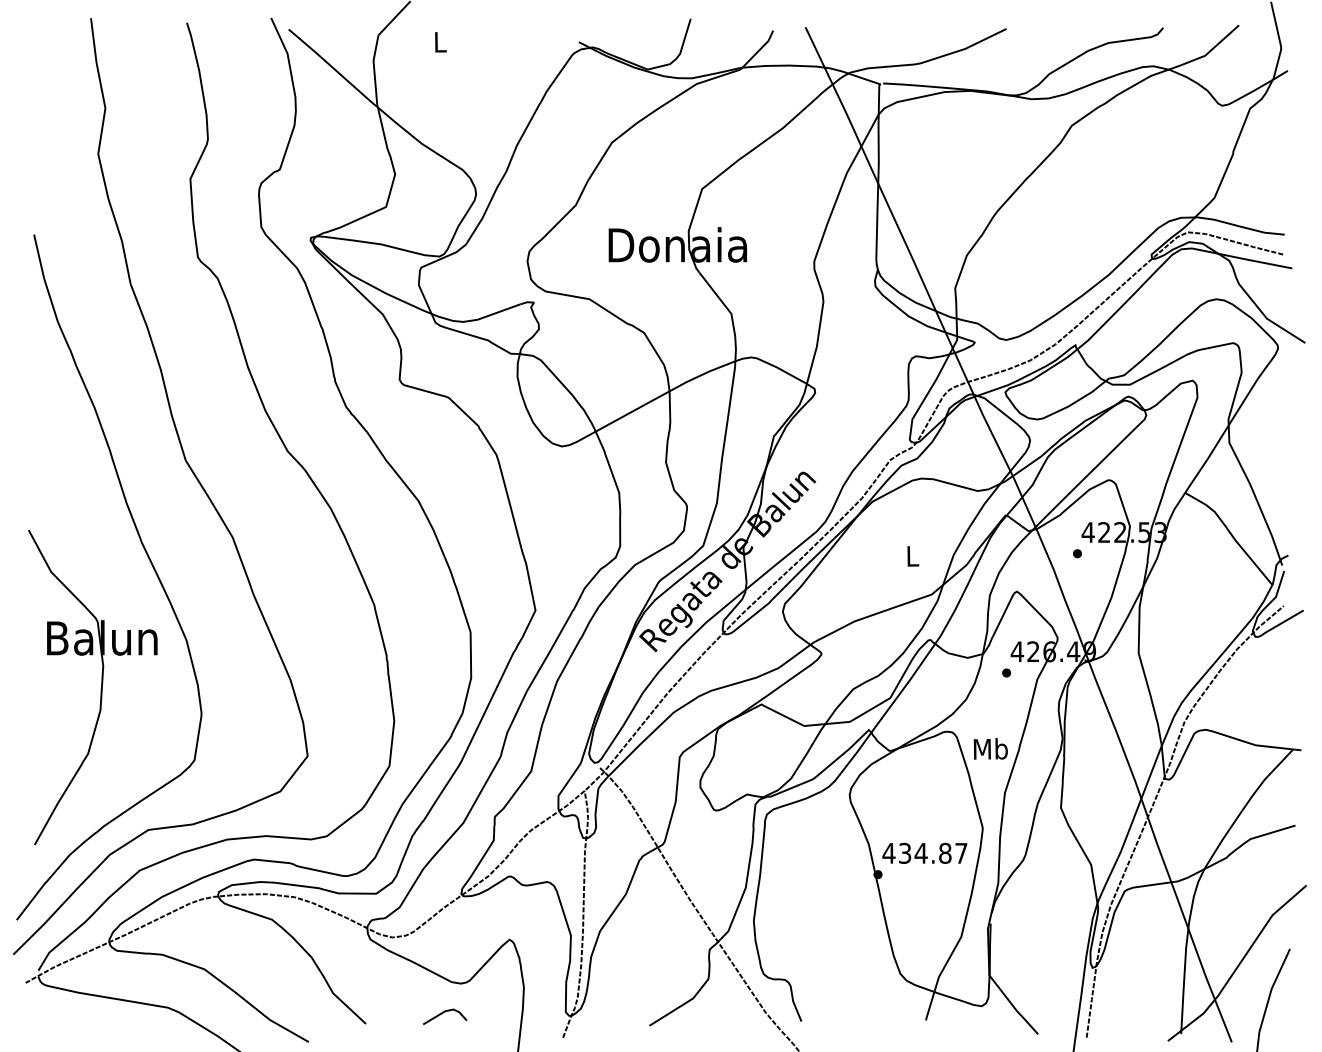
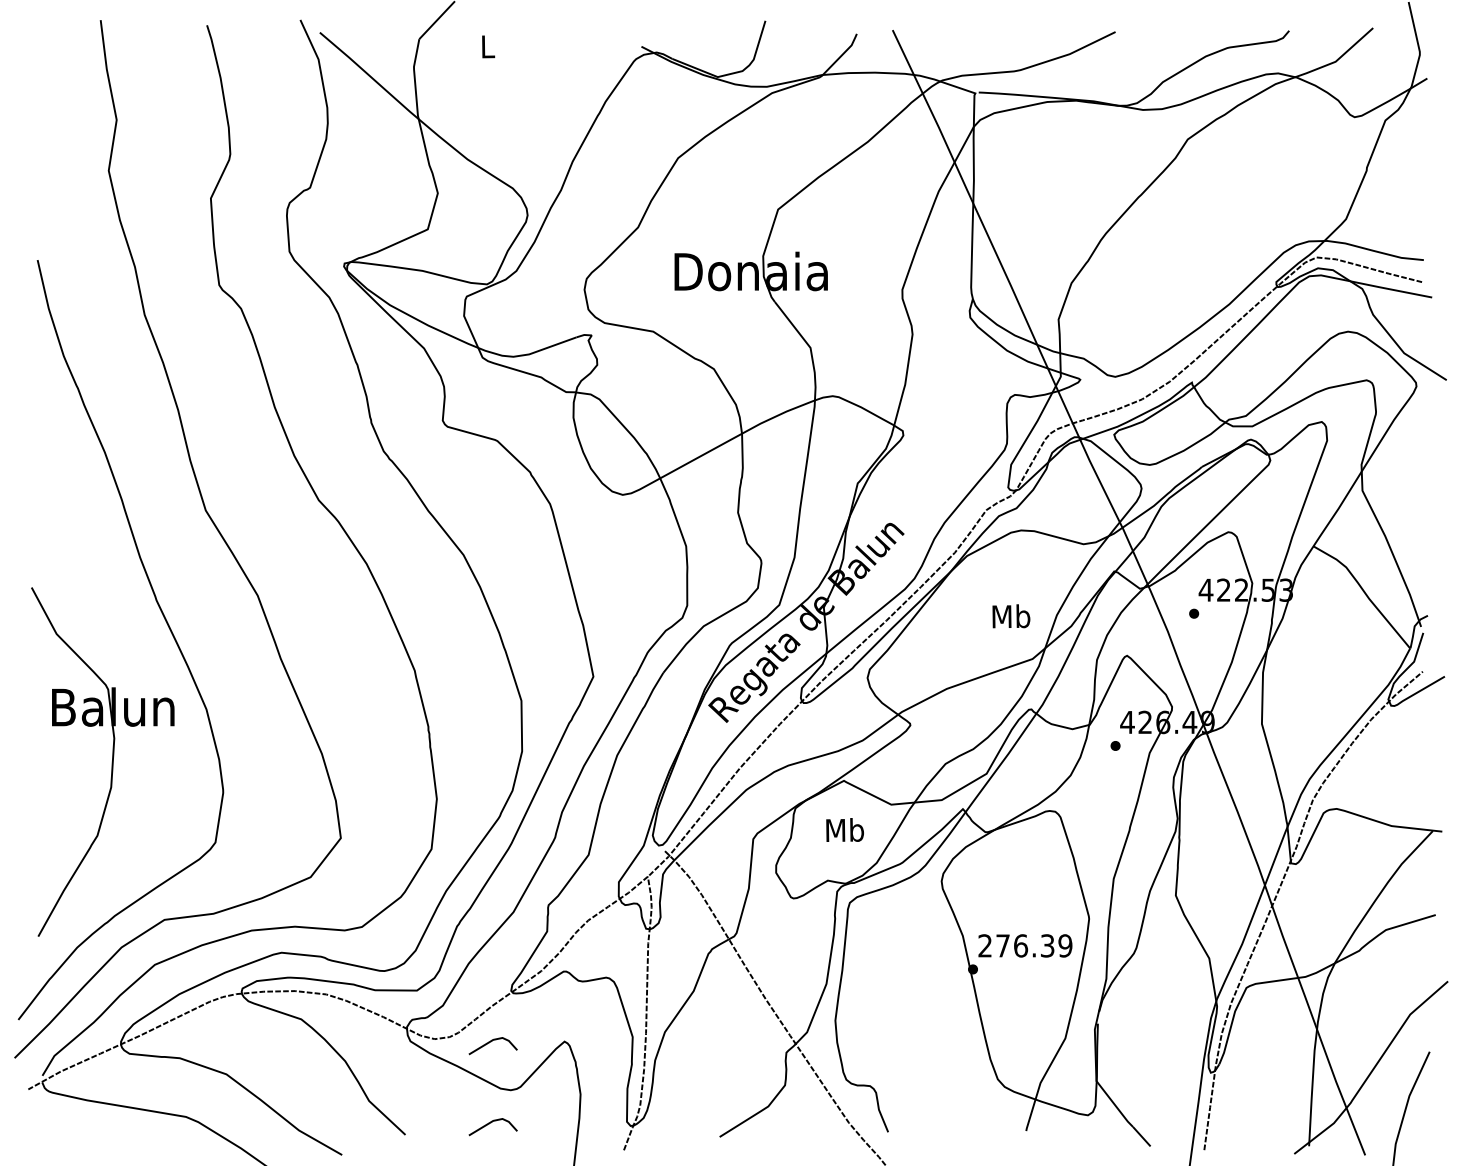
text: (912, 556) -> (1011, 616), L -> Mb
text: (990, 748) -> (844, 829), moved
text: (924, 853) -> (1024, 945), 434.87 -> 276.39
line: (443, 940) -> (491, 1042), added

